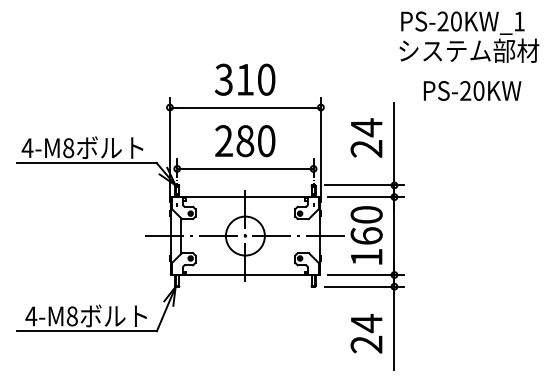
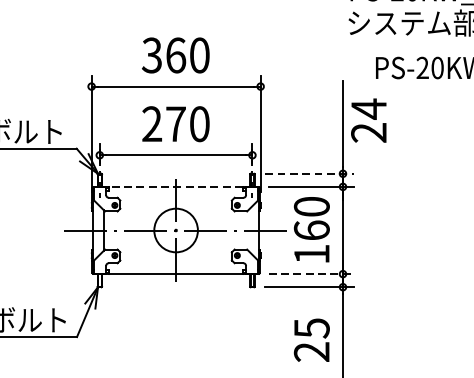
text: (245, 79) -> (176, 55), 310 -> 360
text: (366, 137) -> (368, 120), moved
text: (245, 141) -> (176, 124), 280 -> 270
line: (364, 185) -> (309, 173), solid -> dashed
line: (245, 197) -> (176, 187), solid -> dashed
line: (366, 275) -> (311, 274), solid -> dashed
text: (366, 323) -> (311, 328), 24 -> 25

